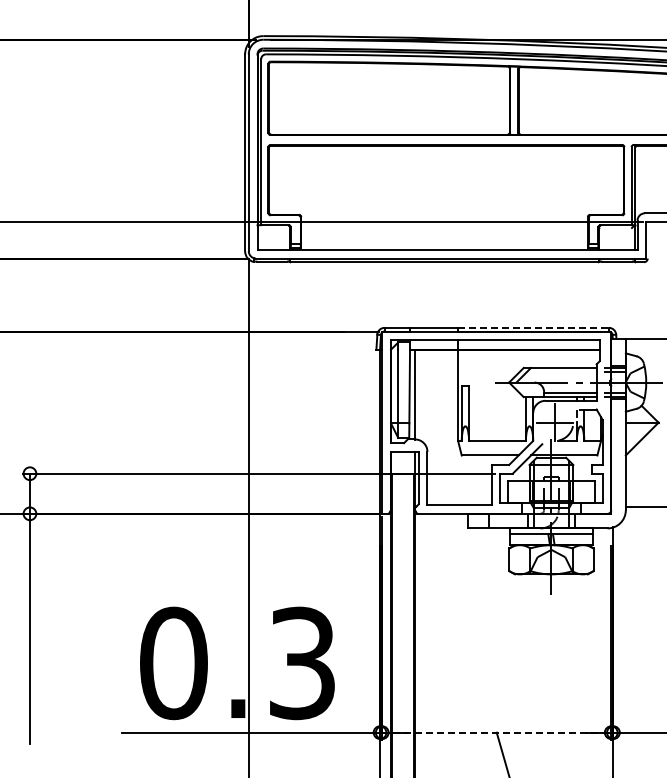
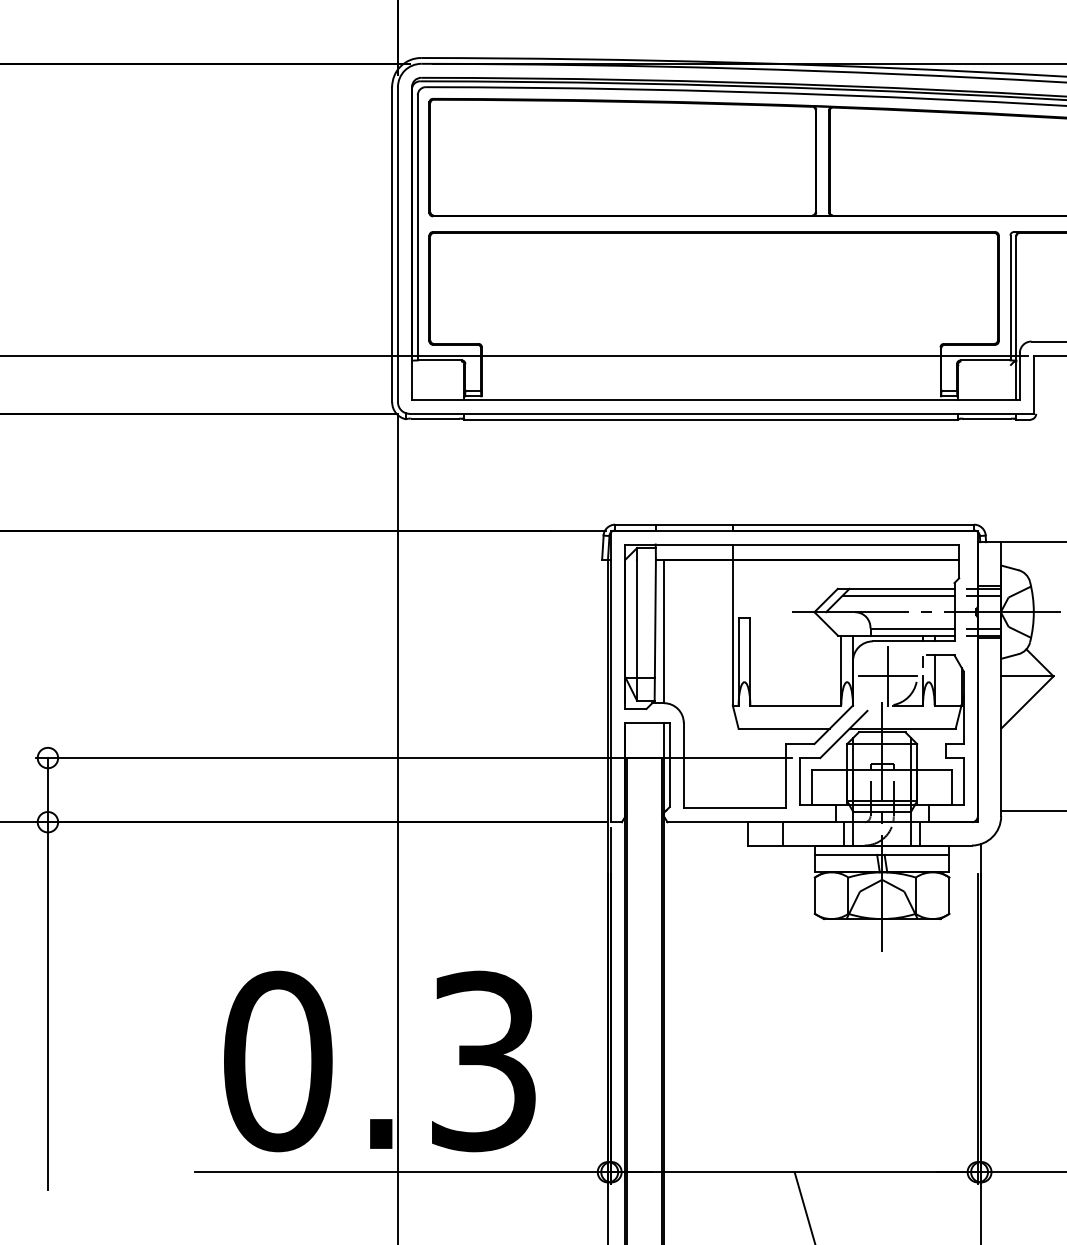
line: (534, 327) -> (855, 524), dashed -> solid
line: (561, 372) -> (898, 596), added
line: (496, 732) -> (794, 1171), dashed -> solid

